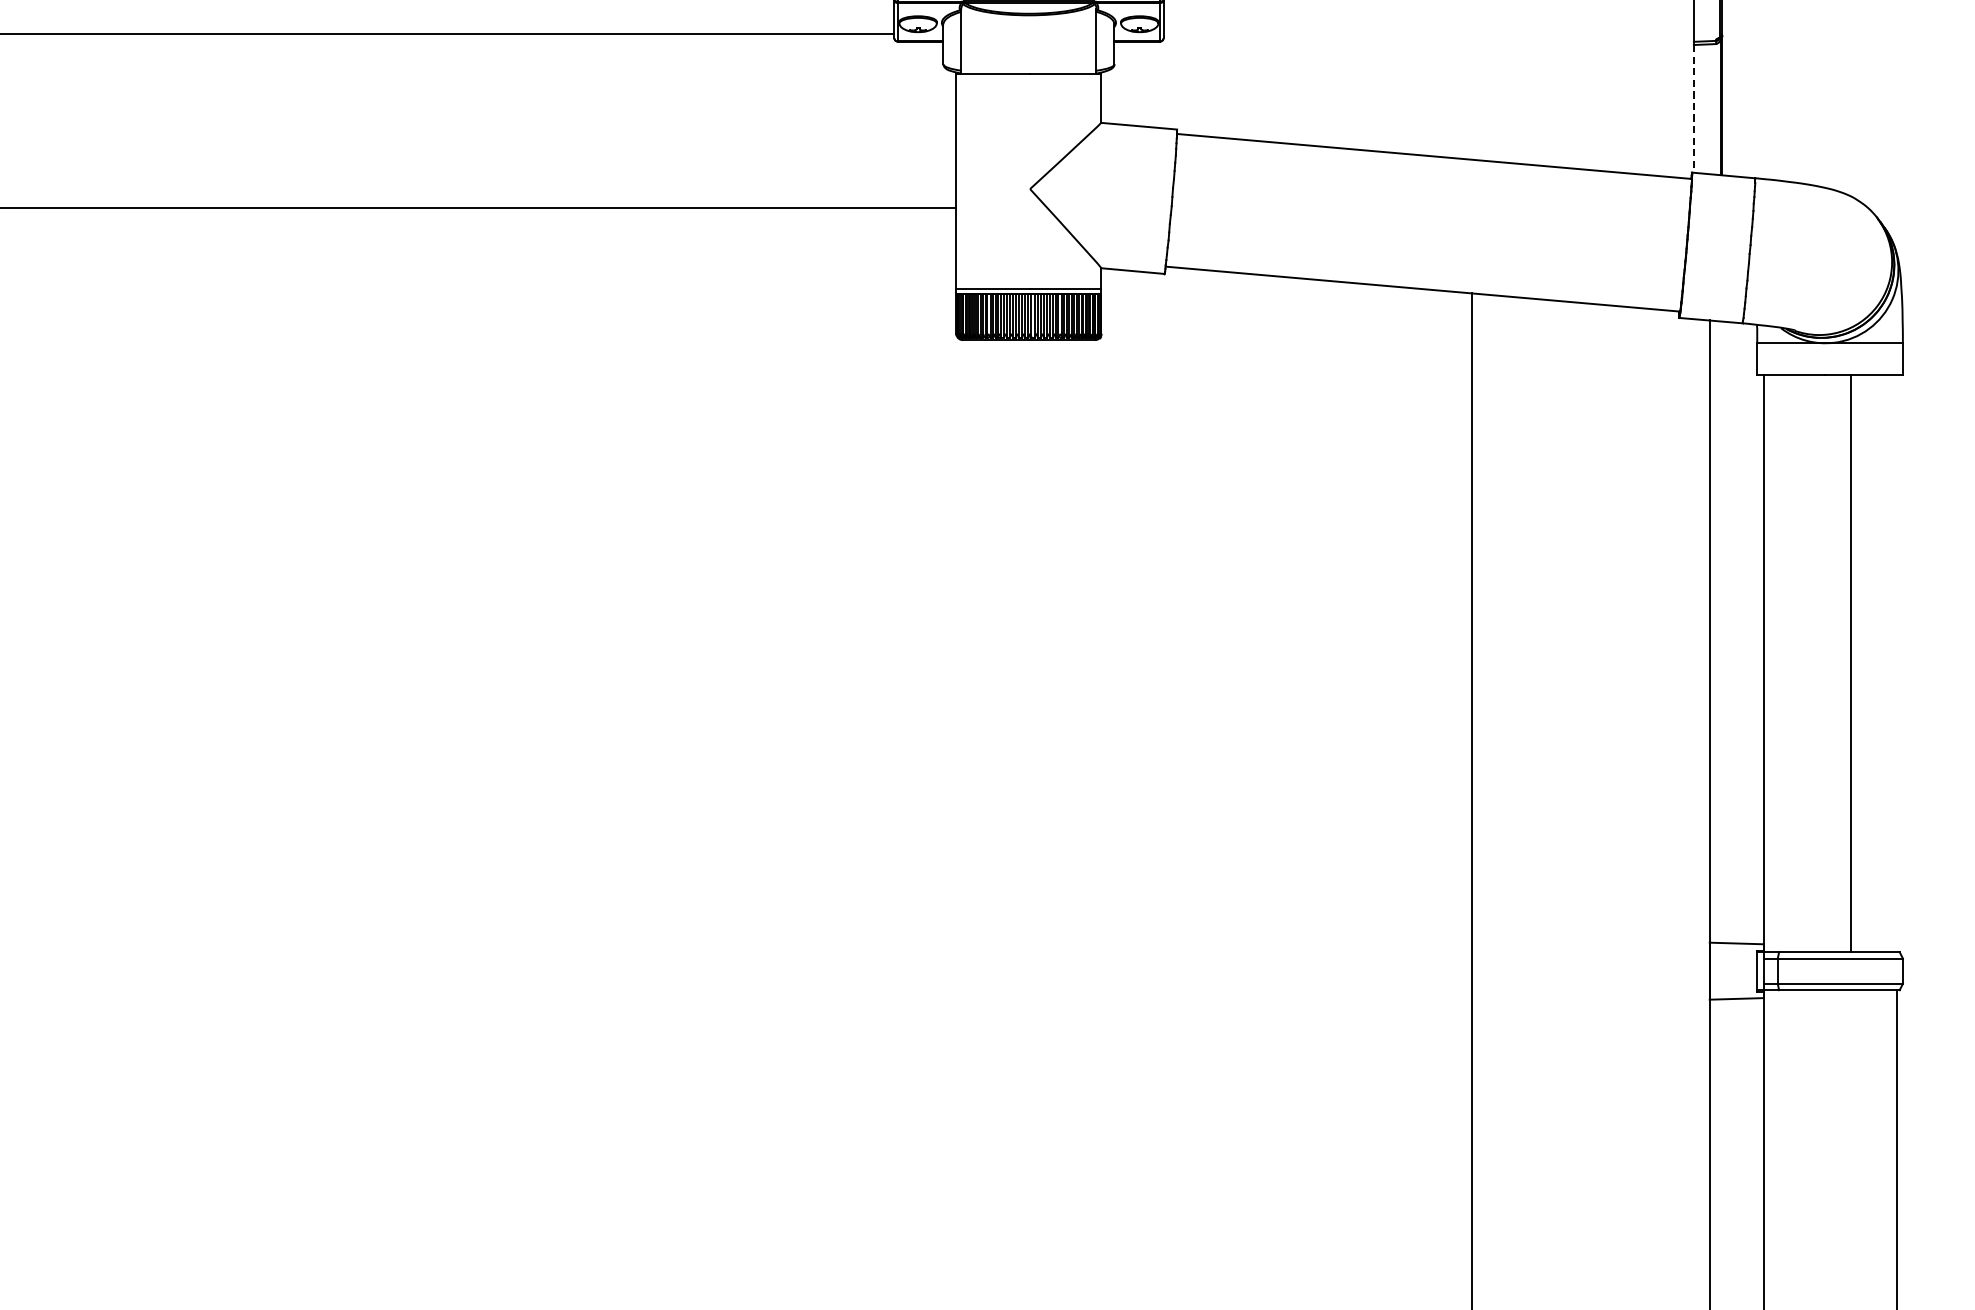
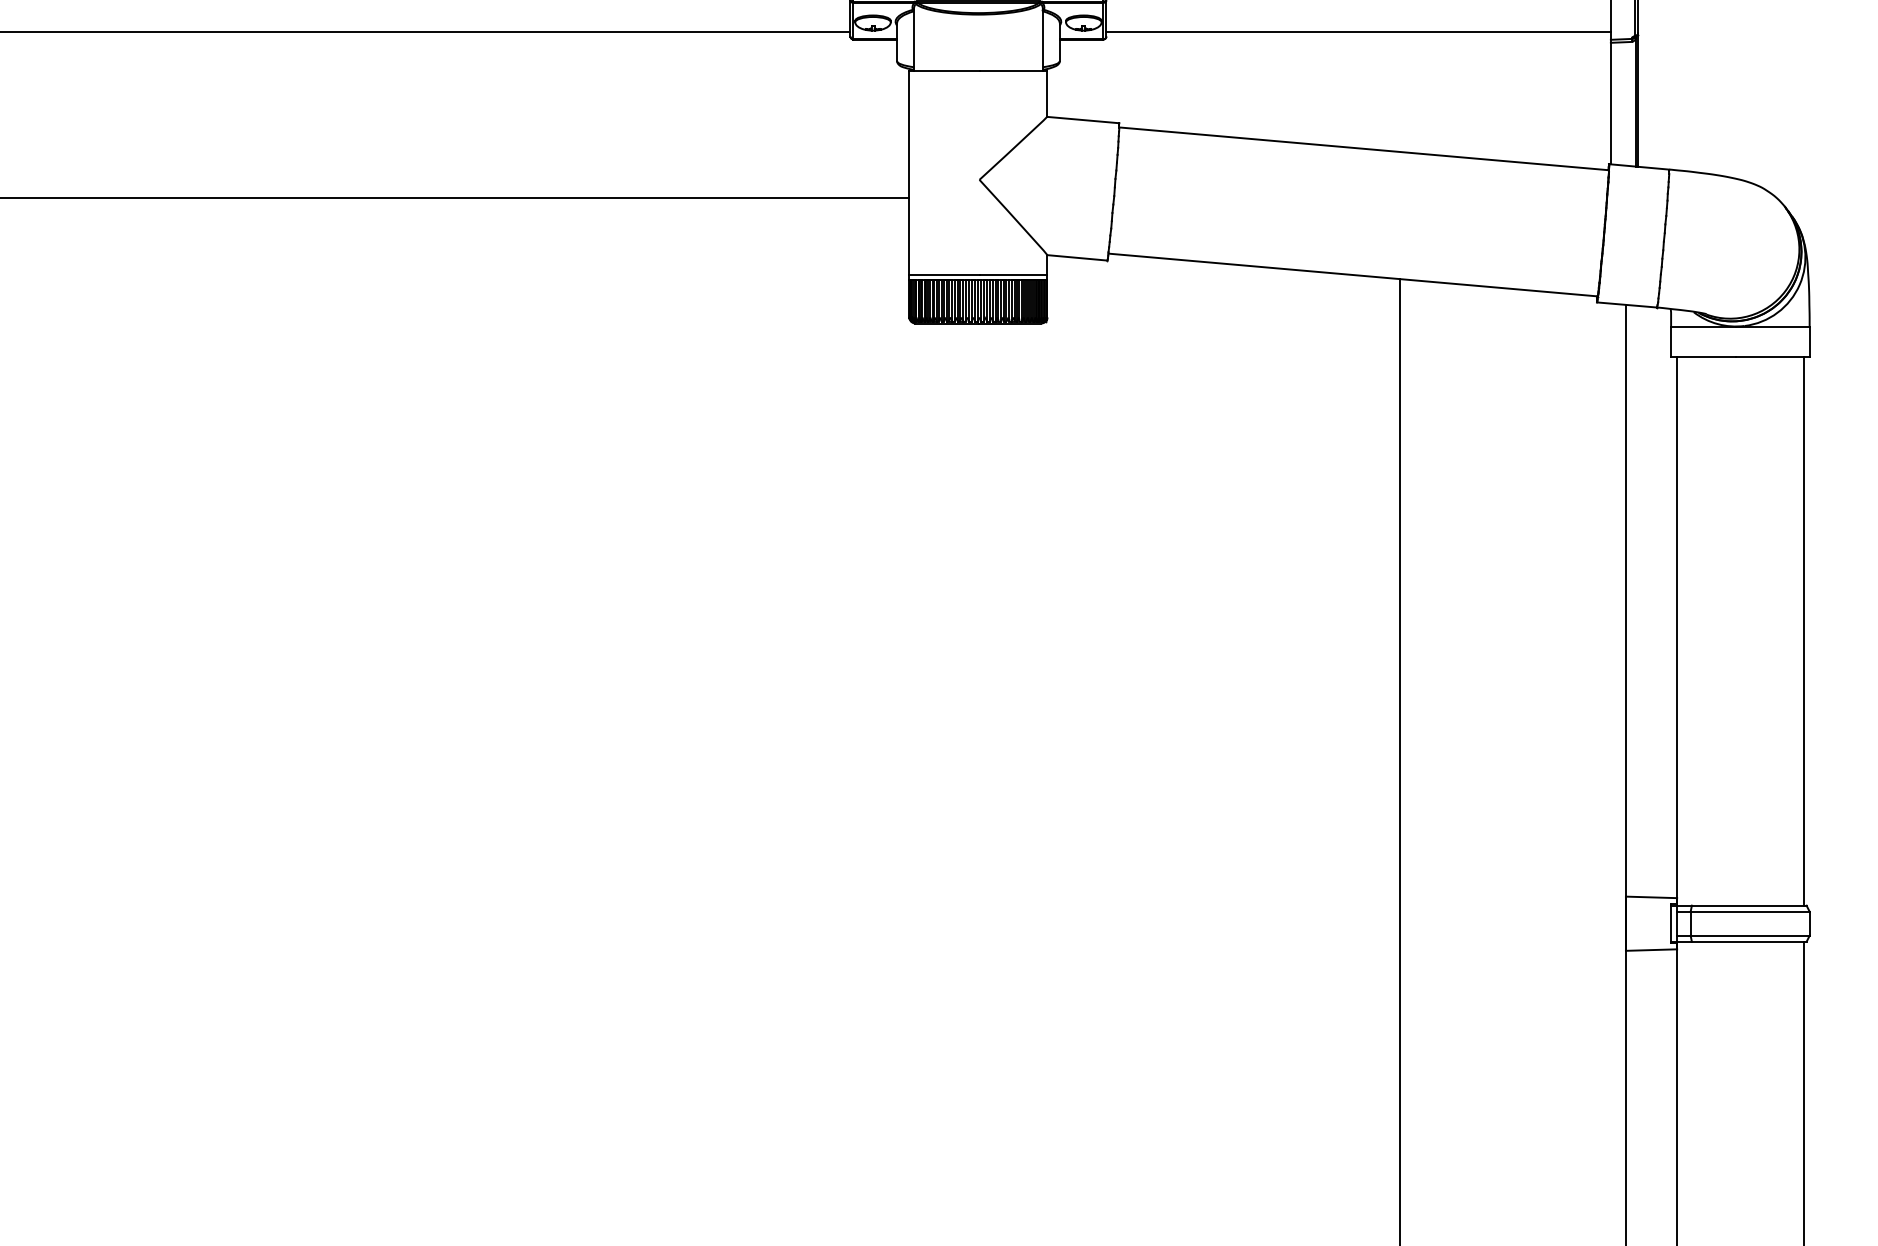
line: (1428, 34) -> (1358, 32), added
line: (1693, 108) -> (1610, 103), dashed -> solid
line: (1851, 662) -> (1803, 630), moved

